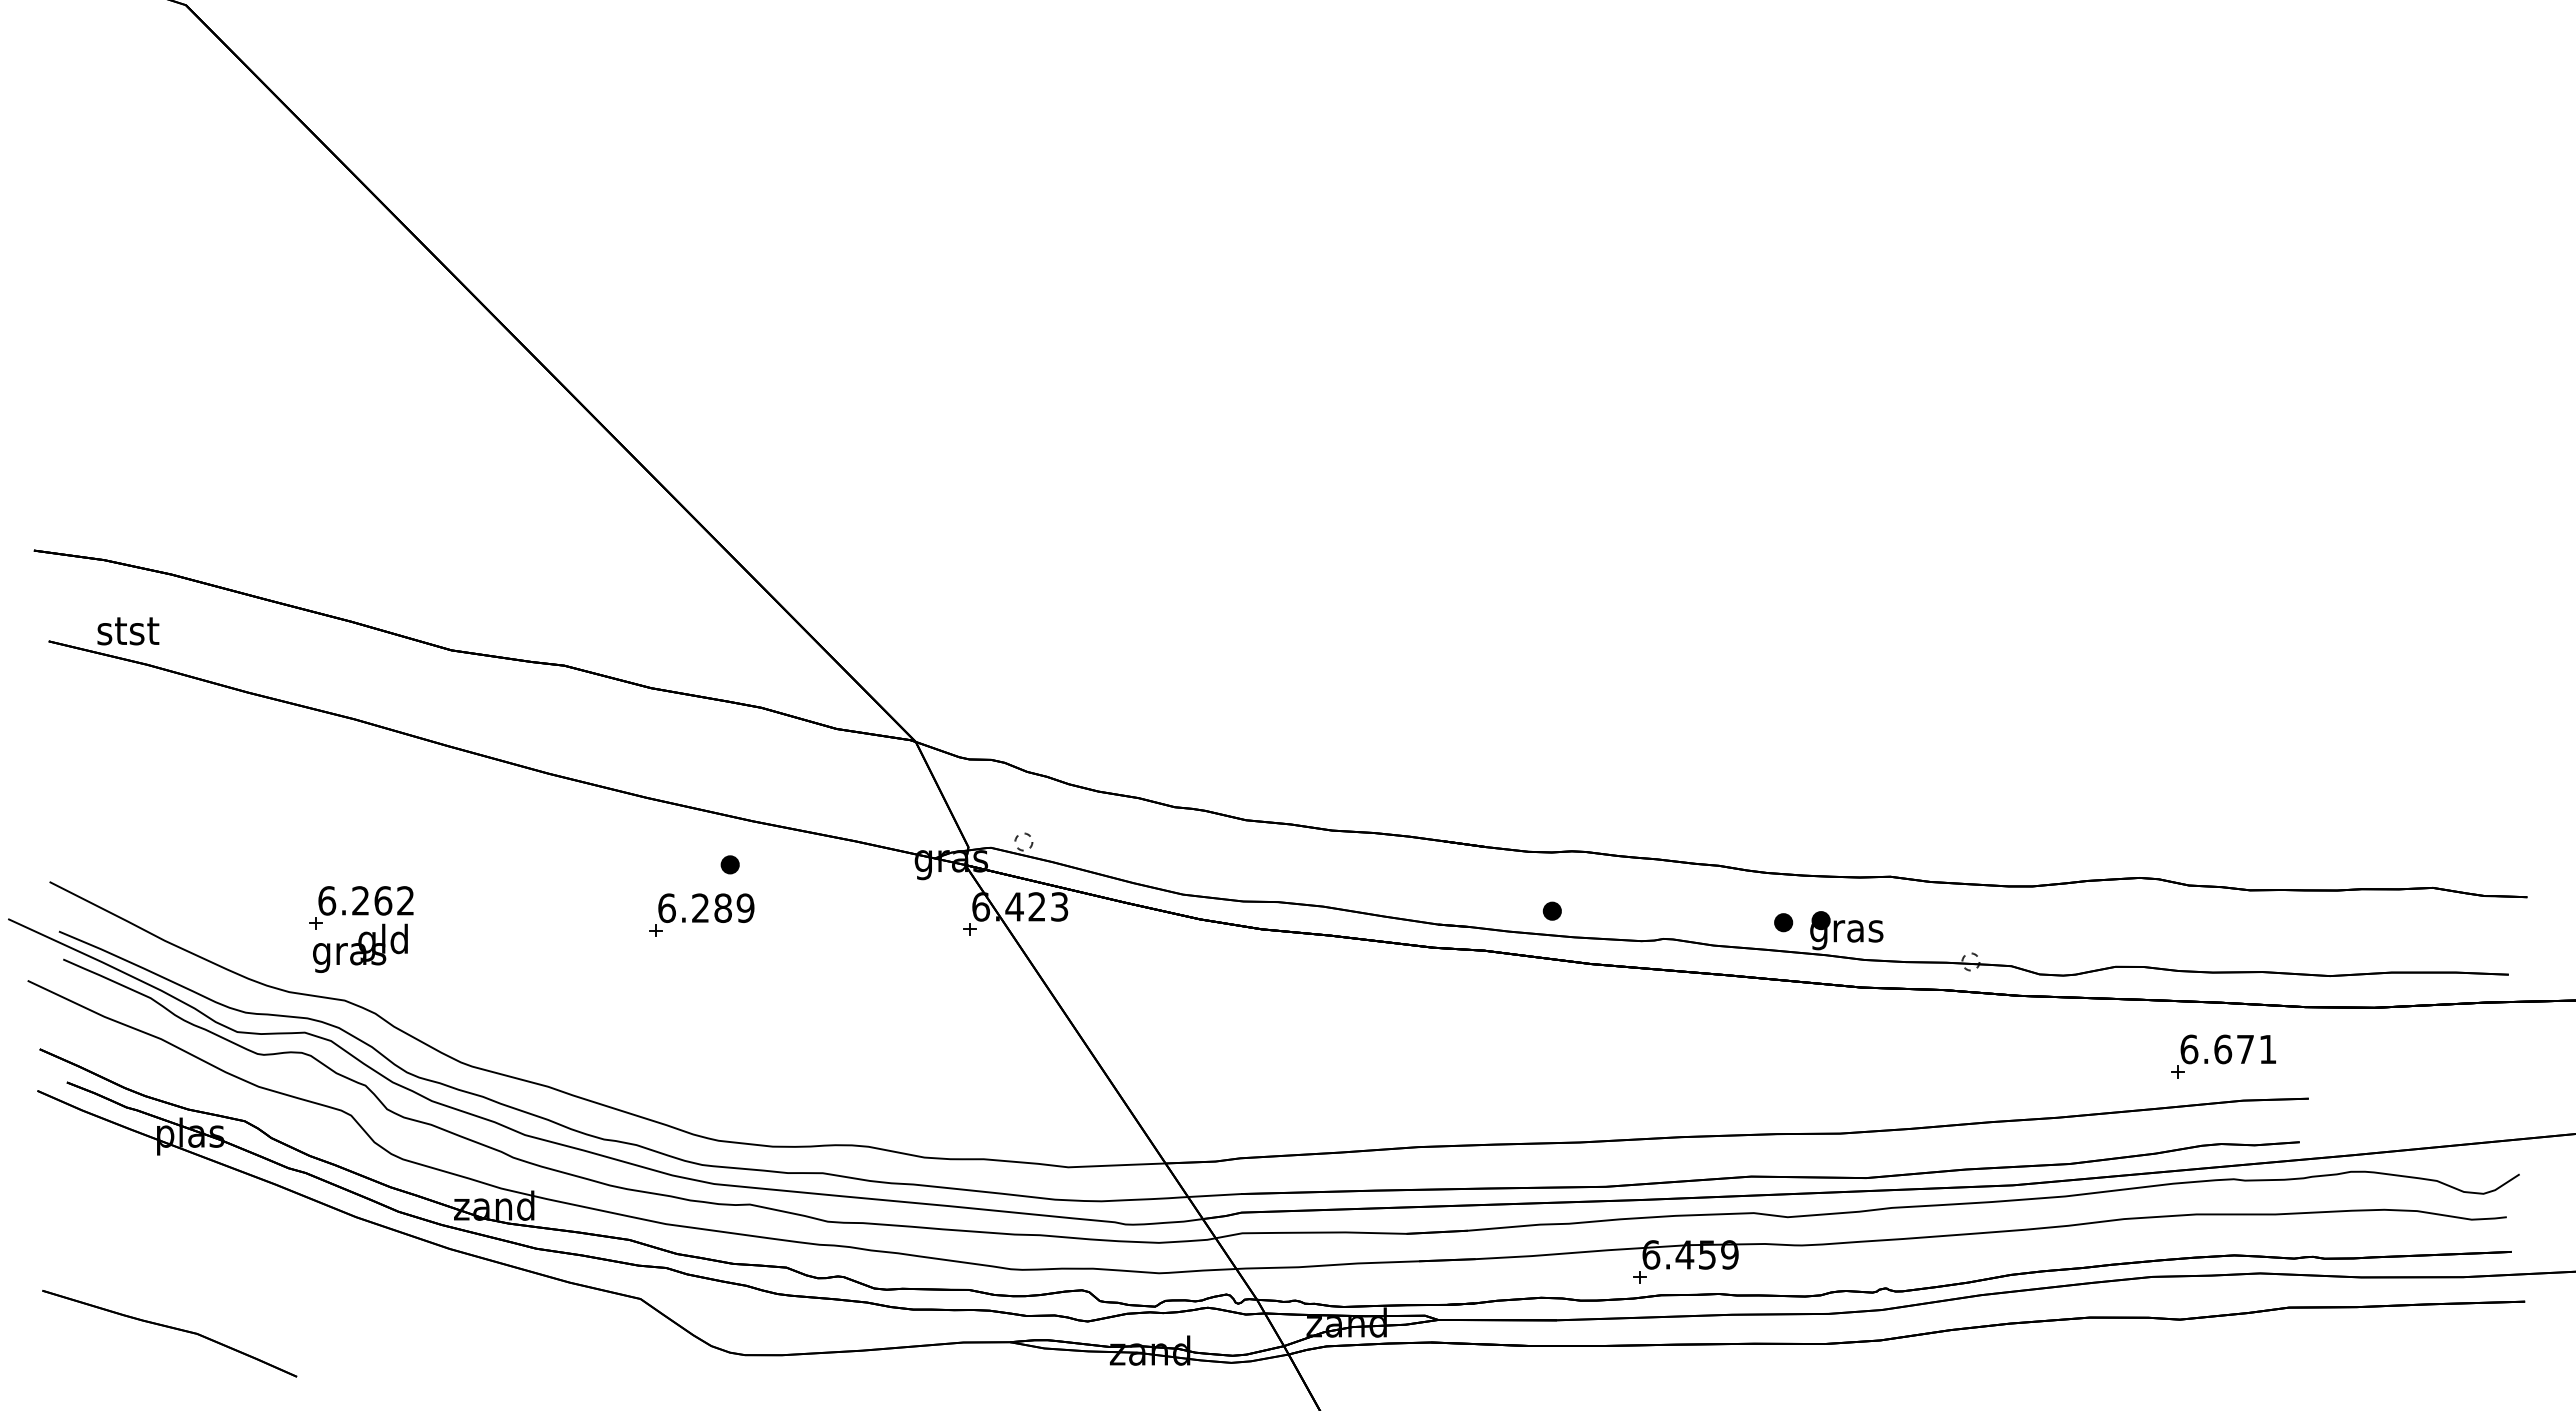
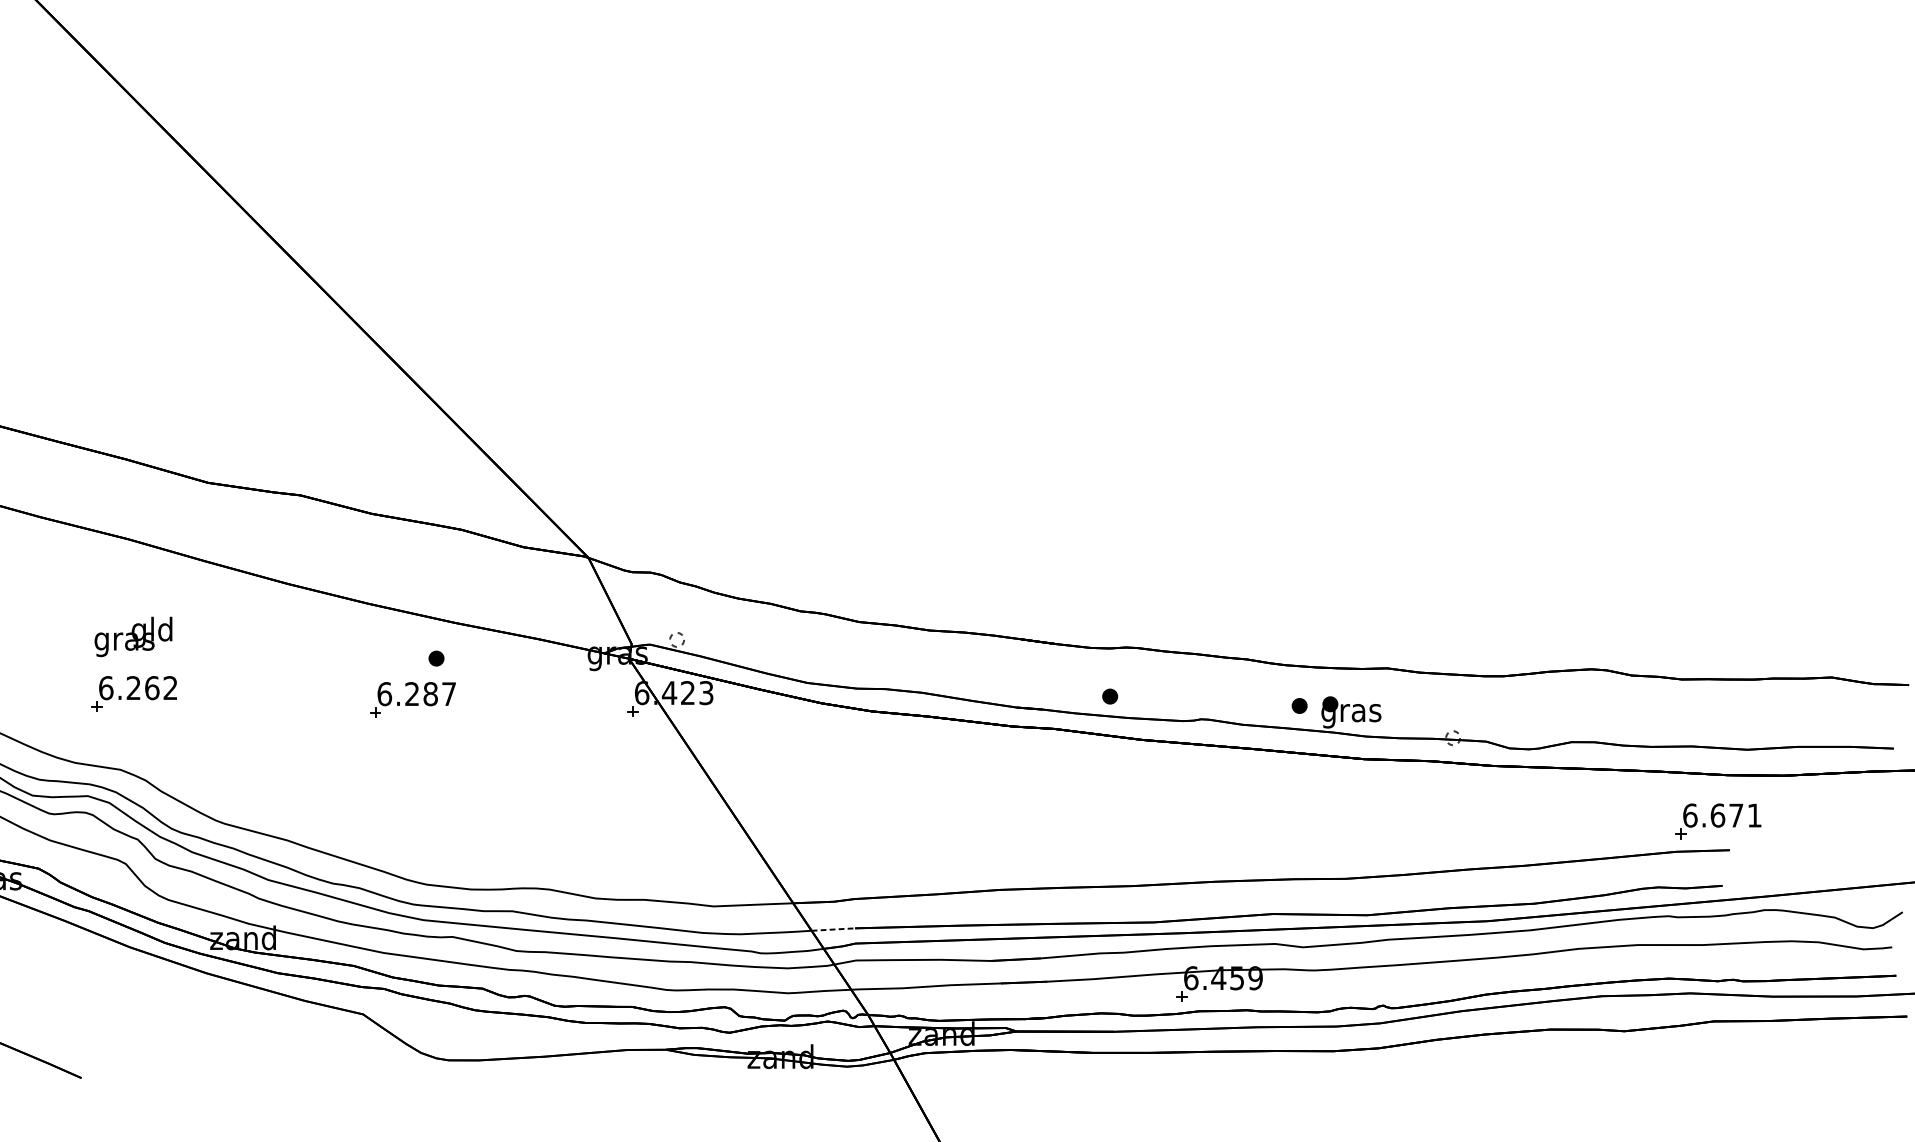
text: (745, 908) -> (449, 694), 6.289 -> 6.287
text: (360, 947) -> (133, 636), moved
part: (2223, 1056) -> (1718, 821), moved
line: (1214, 1195) -> (833, 929), solid -> dashed

